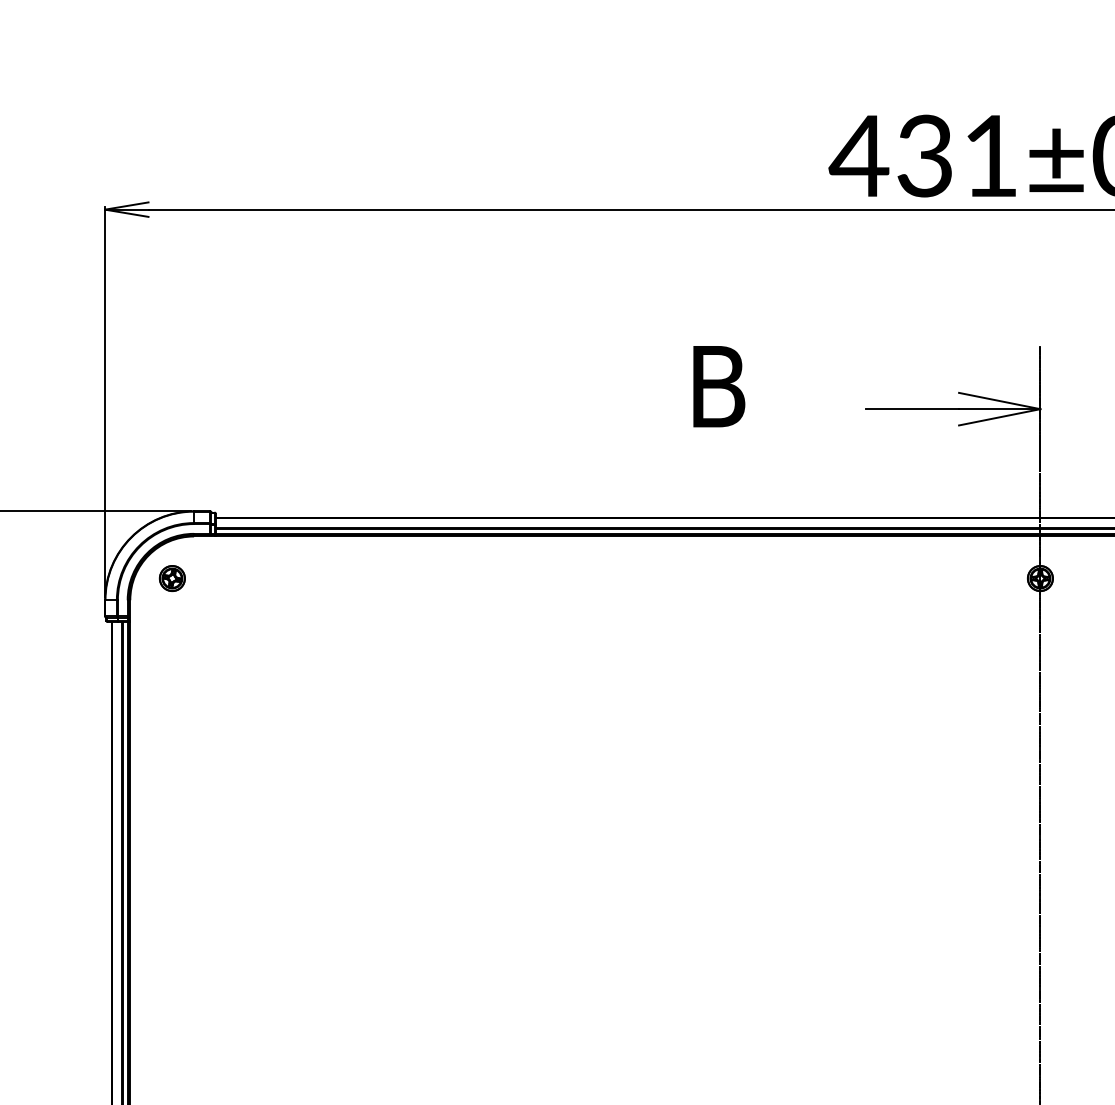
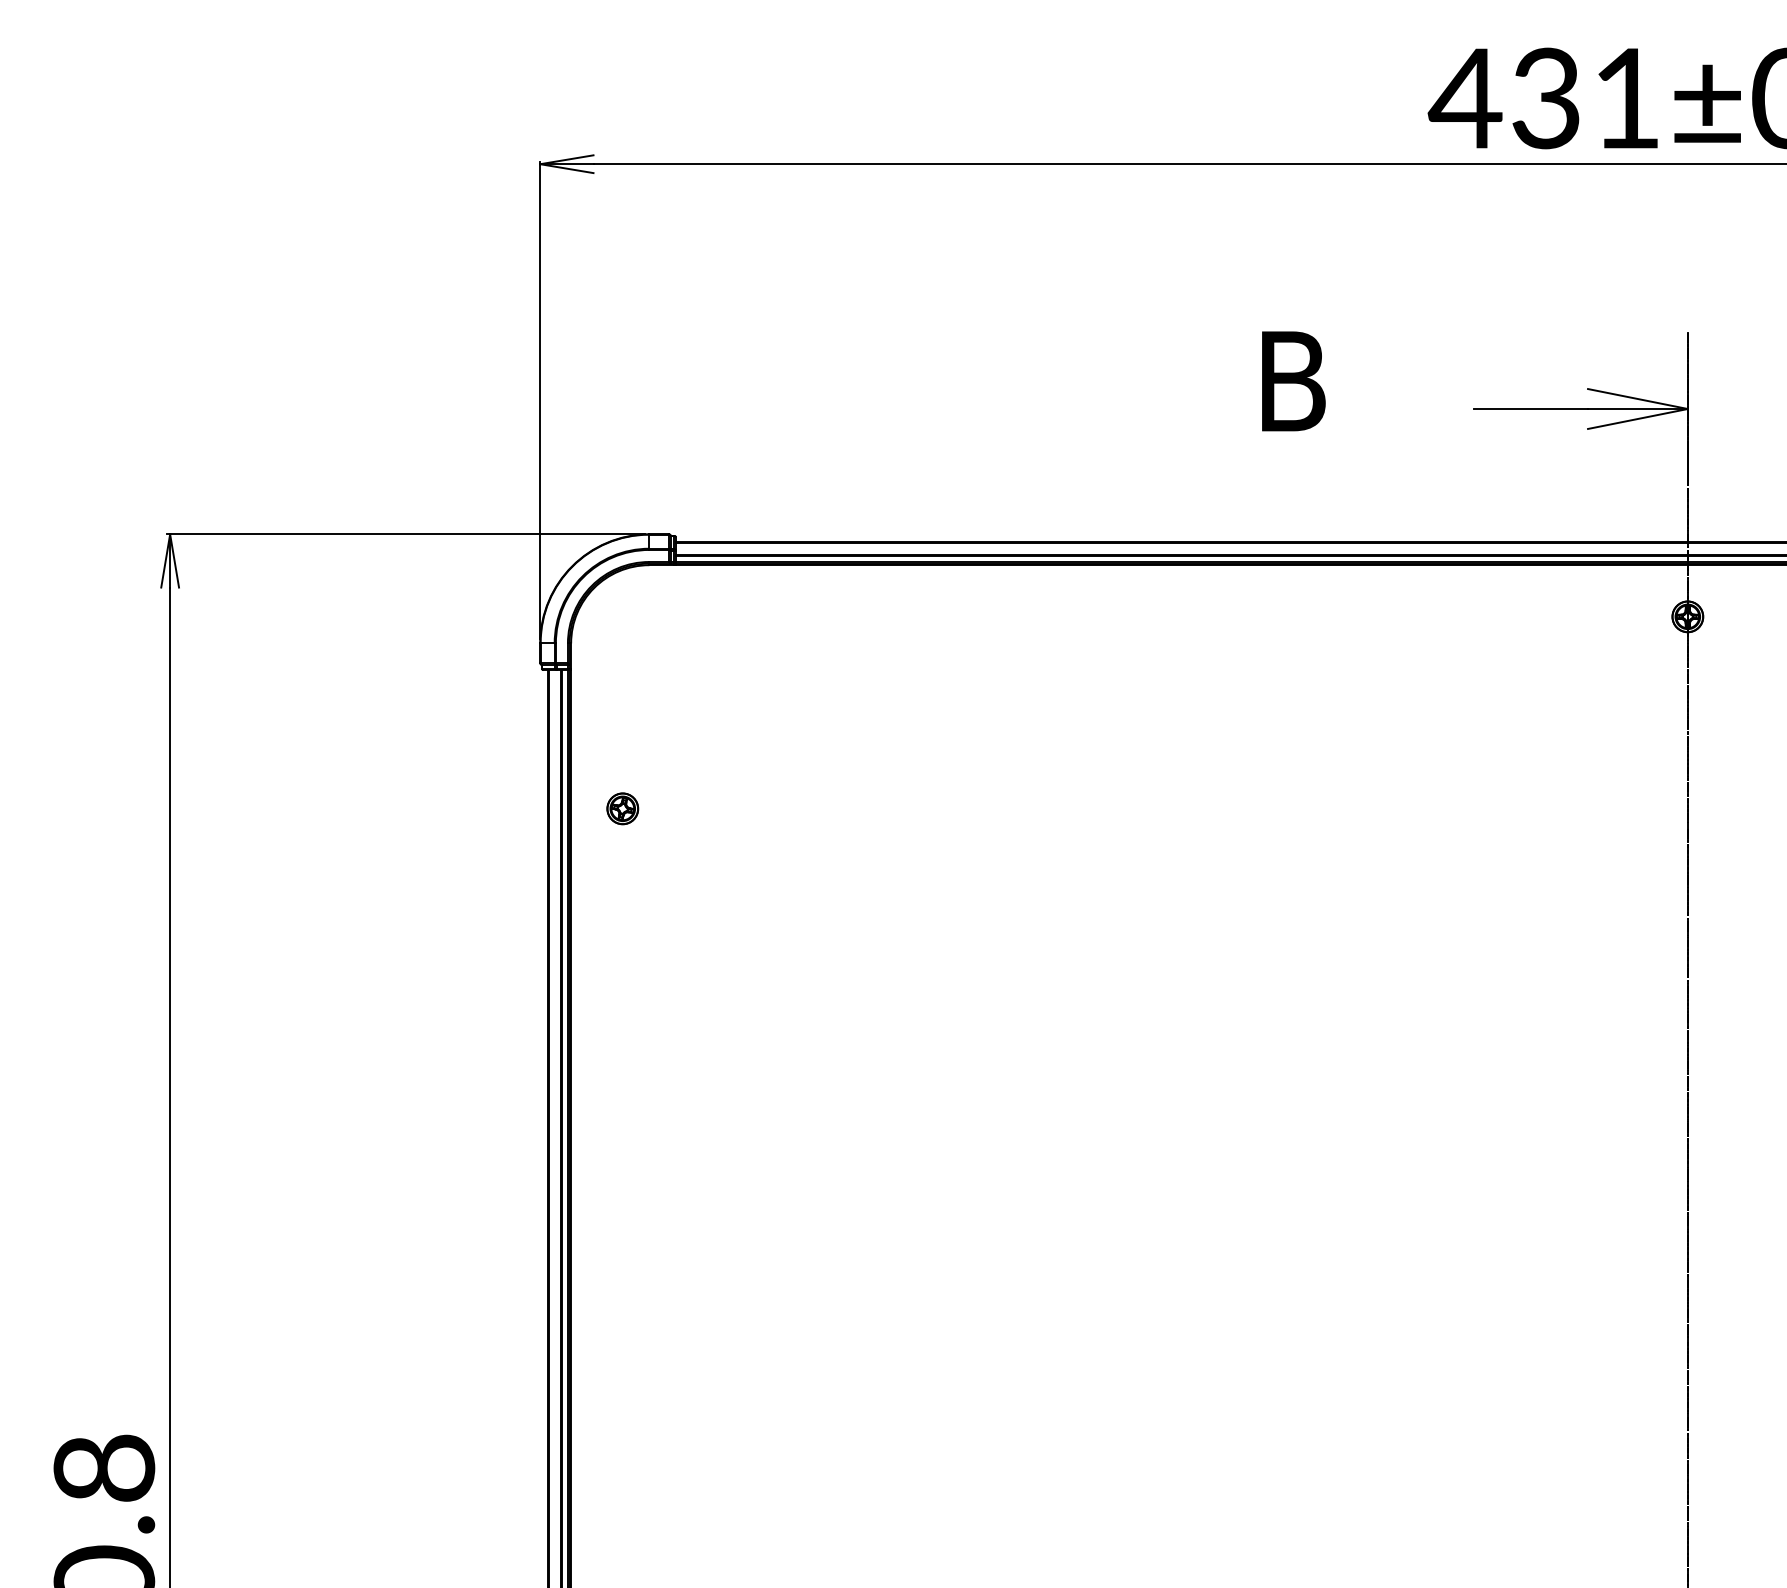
part: (172, 578) -> (622, 808), moved

